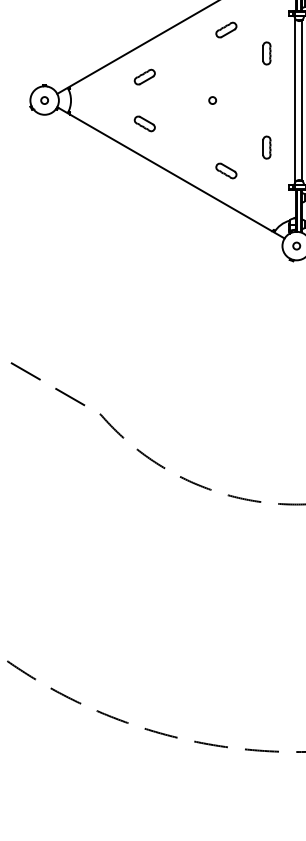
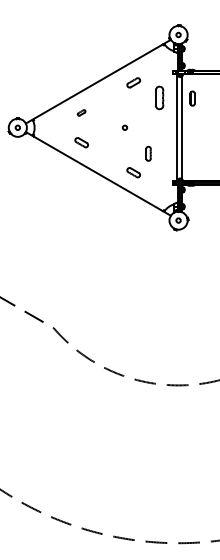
part: (266, 53) -> (159, 97), size x1.6
part: (144, 76) -> (81, 112), size x0.6
part: (266, 147) -> (148, 153), moved

